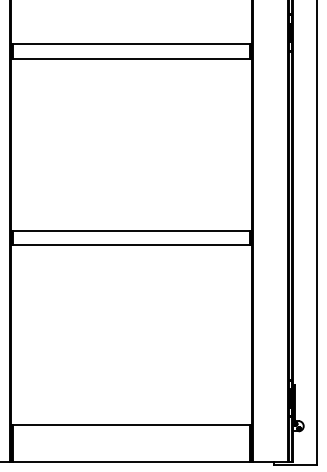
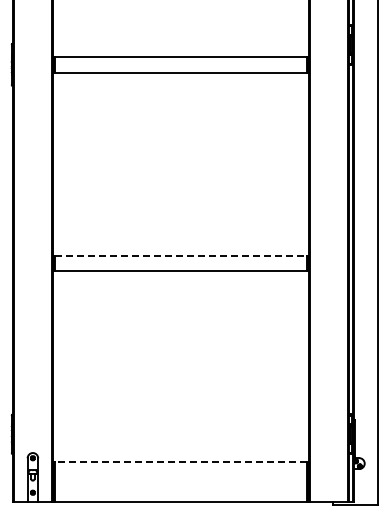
line: (131, 230) -> (181, 255), solid -> dashed
line: (130, 424) -> (180, 461), solid -> dashed

